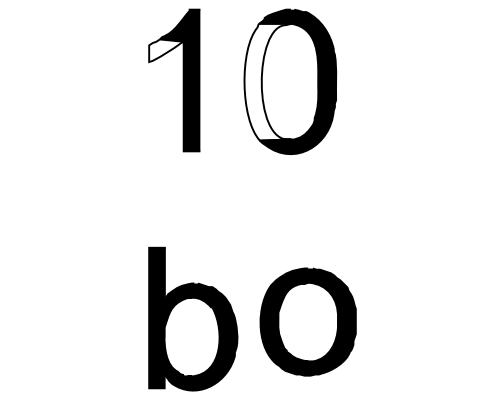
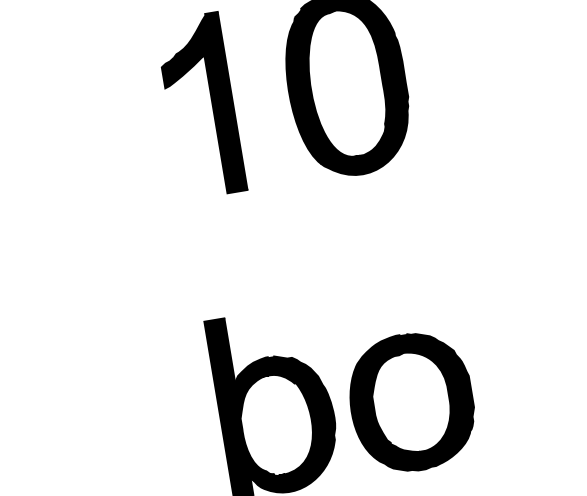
fill: (166, 50) -> (184, 70), added
fill: (267, 81) -> (318, 87), added
part: (307, 321) -> (410, 401), moved

